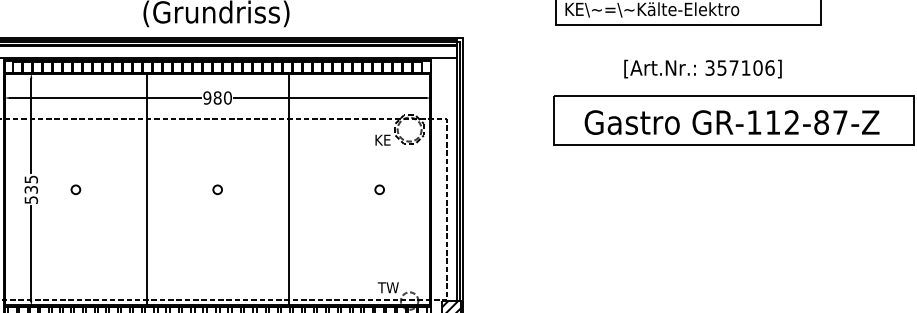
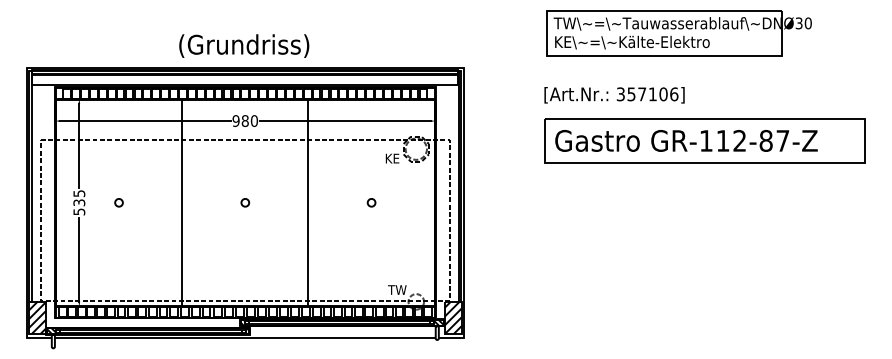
text: (702, 69) -> (614, 95), moved
text: (732, 122) -> (686, 140), moved
circle: (379, 189) -> (371, 202), moved

